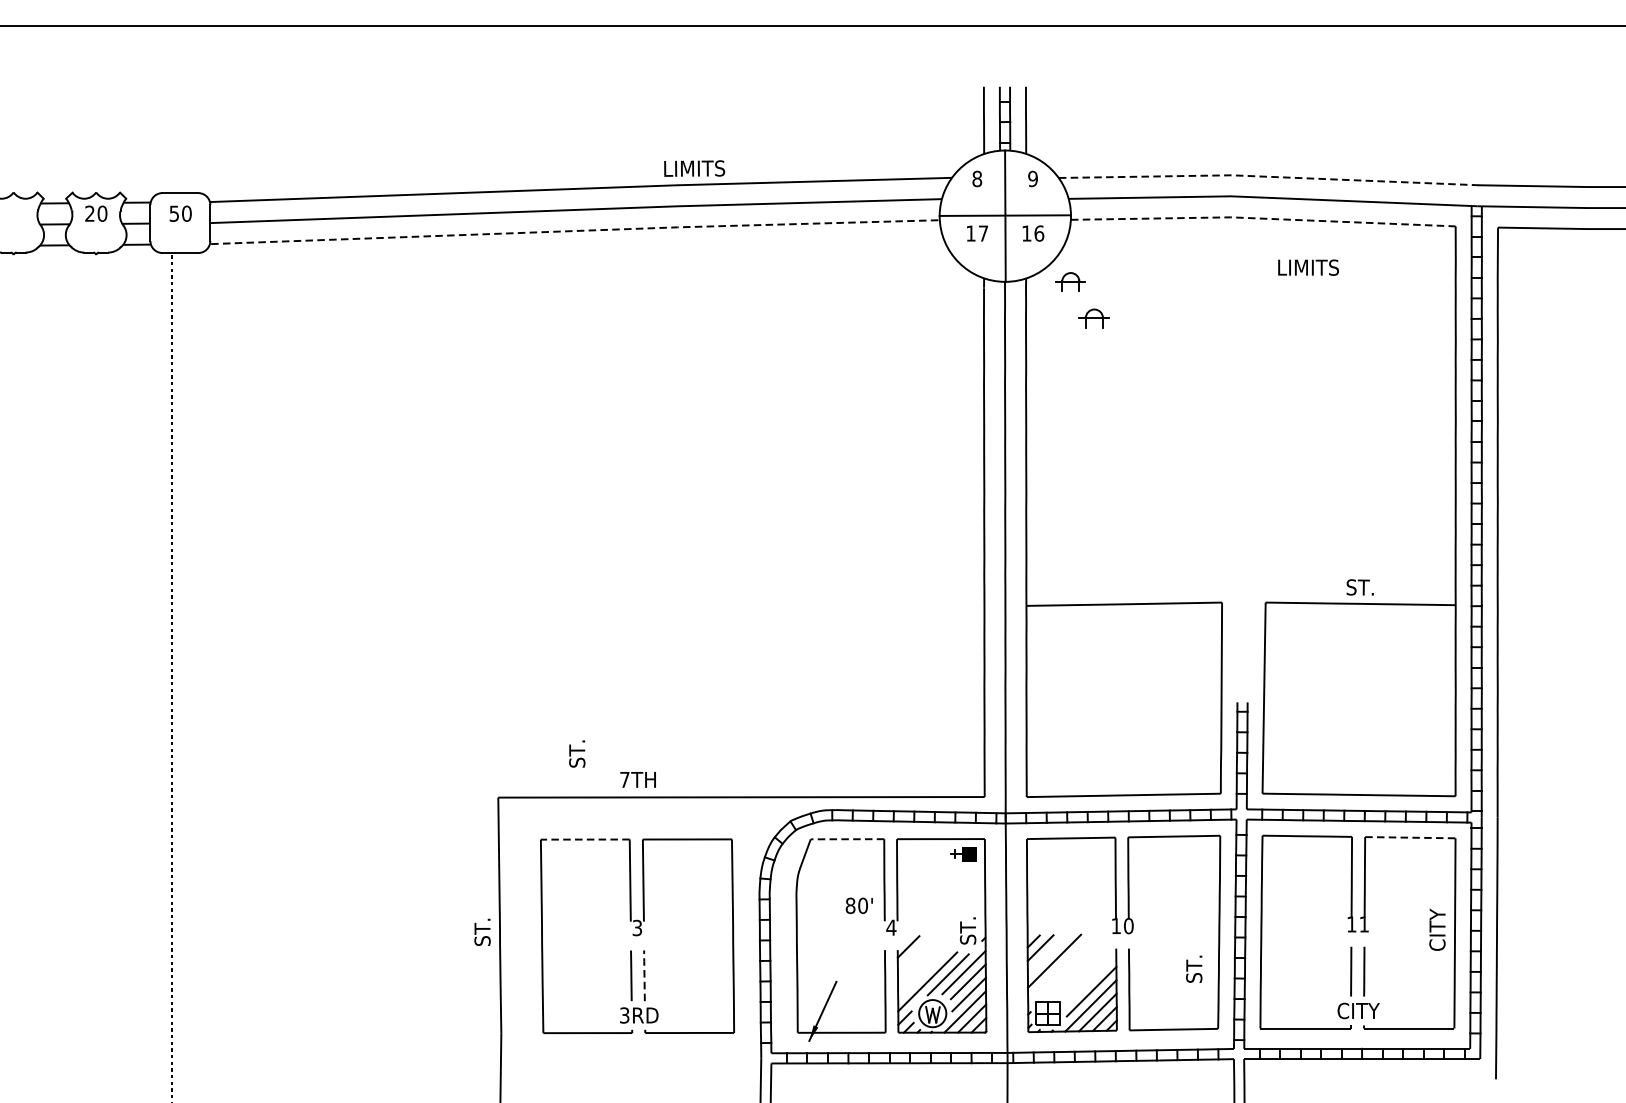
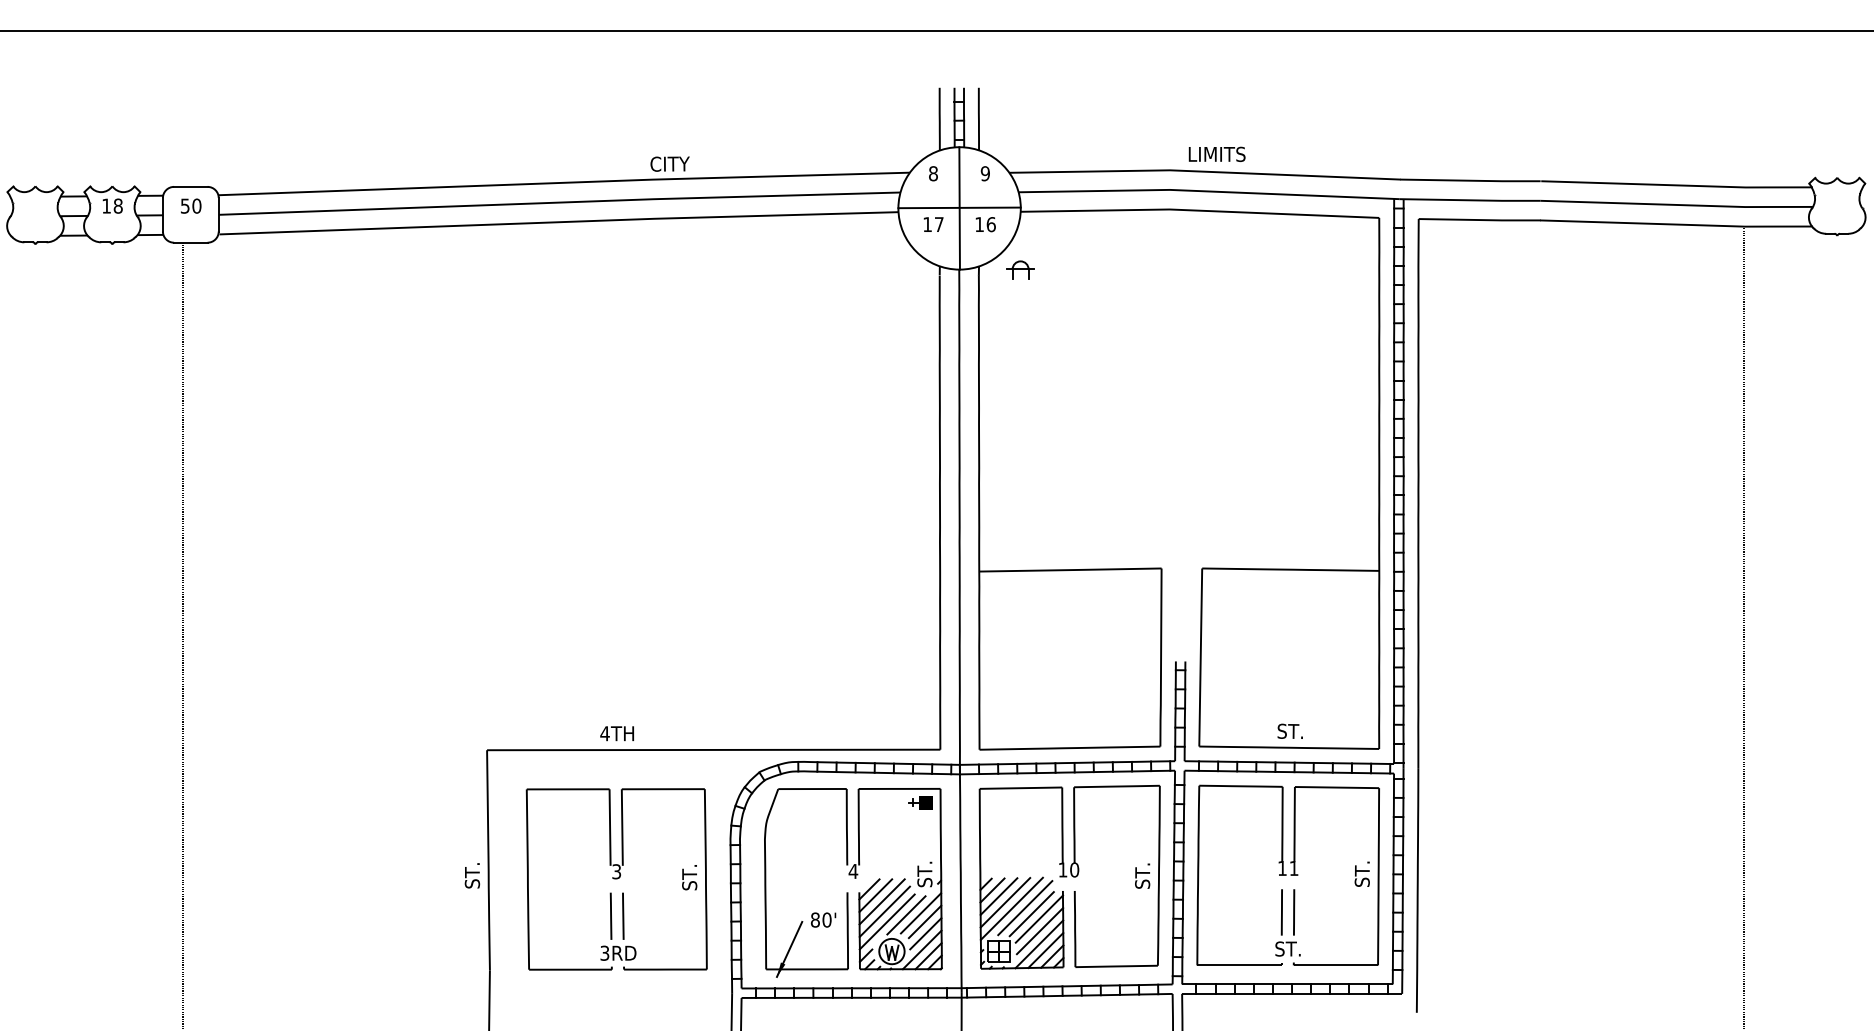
text: (694, 167) -> (669, 163), LIMITS -> CITY
line: (1269, 176) -> (1205, 171), dashed -> solid
text: (96, 213) -> (112, 205), 20 -> 18
line: (1262, 218) -> (1199, 210), dashed -> solid
line: (577, 231) -> (560, 222), dashed -> solid
text: (1307, 266) -> (1216, 153), moved
part: (1094, 318) -> (1042, 303), removed
text: (1359, 586) -> (1289, 730), moved
text: (577, 753) -> (689, 877), moved
text: (624, 779) -> (604, 733), 7TH -> 4TH
line: (1409, 837) -> (1336, 787), dashed -> solid
line: (584, 839) -> (567, 789), dashed -> solid
line: (847, 839) -> (812, 789), dashed -> solid
text: (859, 905) -> (823, 919), moved
text: (1436, 929) -> (1361, 873), CITY -> ST.
line: (915, 953) -> (875, 895), added
line: (1047, 954) -> (998, 896), added
line: (921, 959) -> (881, 901), added
line: (1061, 967) -> (1011, 908), added
line: (1076, 967) -> (1025, 908), added
text: (1194, 968) -> (1142, 875), moved
line: (924, 970) -> (884, 911), added
line: (1082, 973) -> (1031, 914), added
line: (644, 974) -> (623, 915), dashed -> solid
line: (1091, 978) -> (1039, 918), added
text: (1358, 1010) -> (1288, 948), CITY -> ST.

